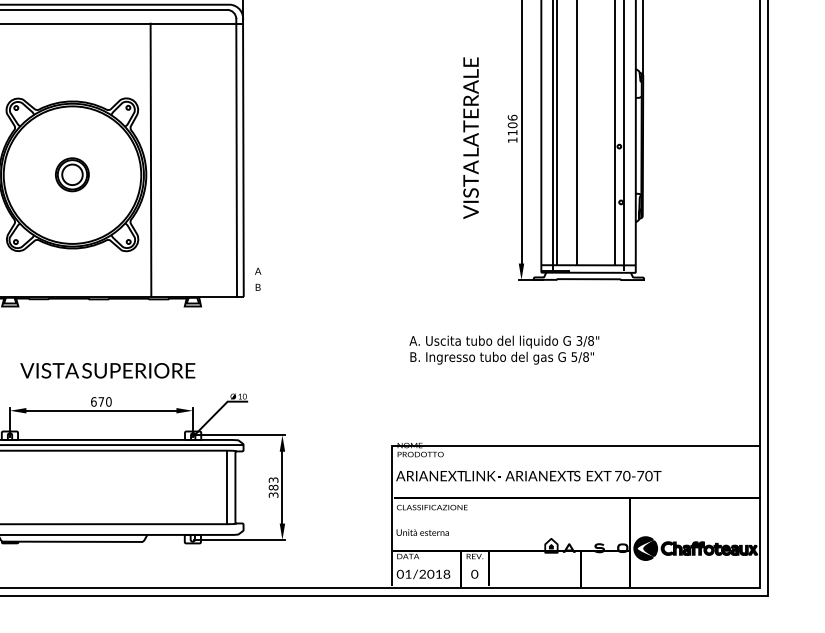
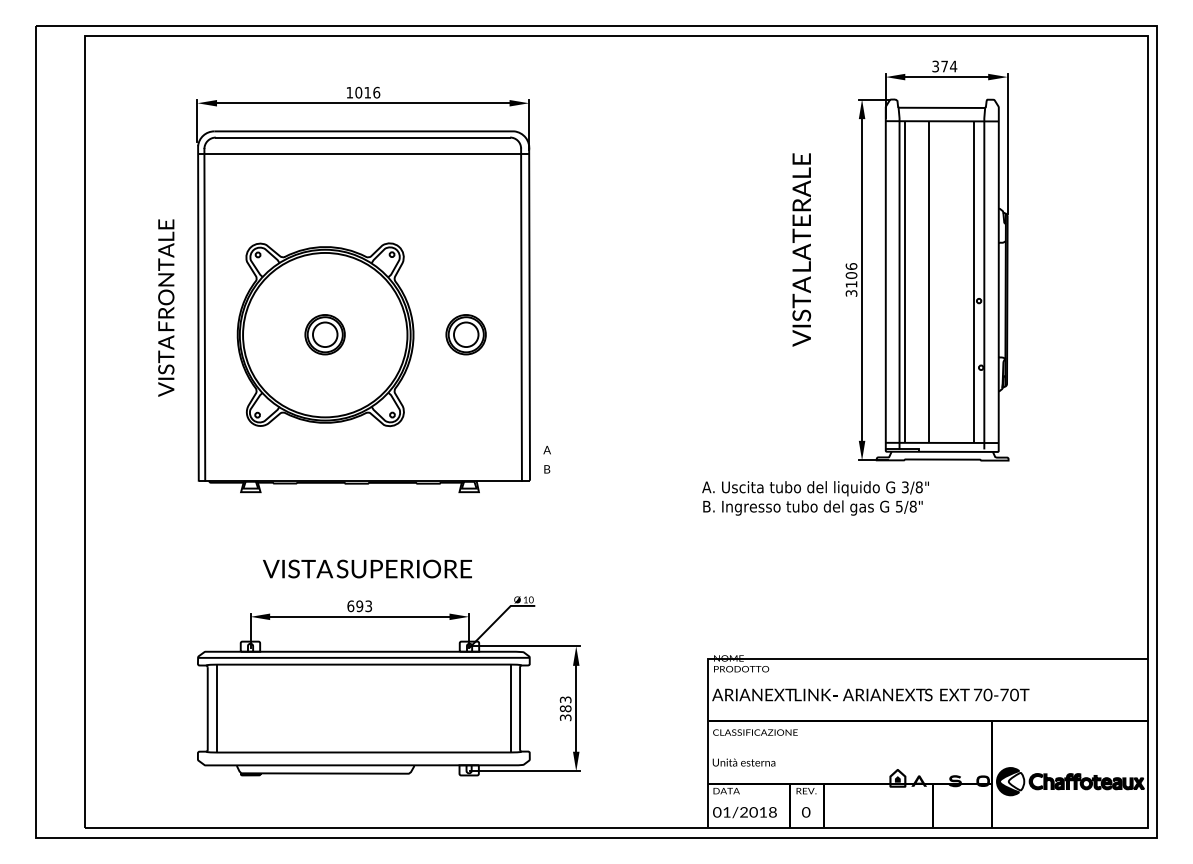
text: (470, 137) -> (801, 249), moved
text: (512, 140) -> (851, 293), 1106 -> 3106
line: (150, 160) -> (418, 317), removed
part: (189, 174) -> (465, 334), added
text: (504, 350) -> (815, 498), moved
text: (105, 402) -> (364, 606), 670 -> 693
fill: (650, 548) -> (1016, 781), removed

